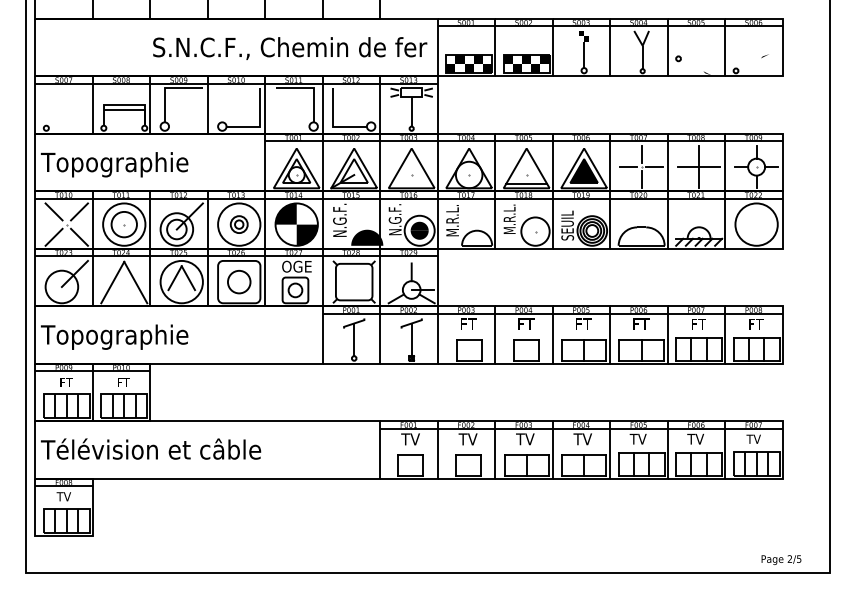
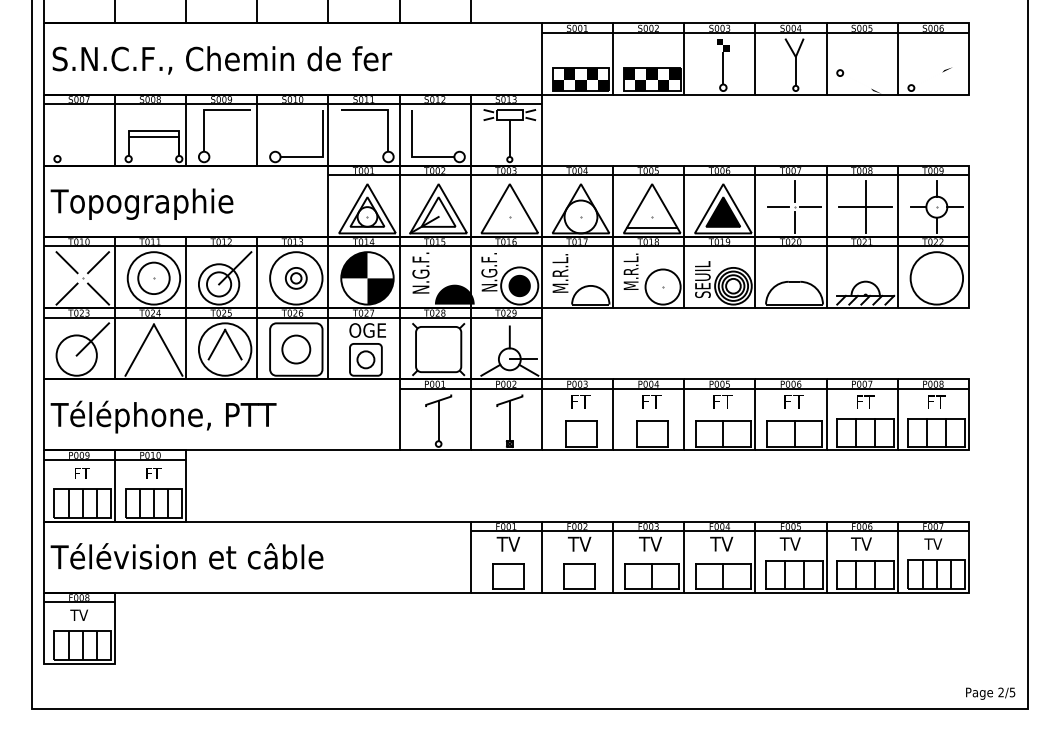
text: (290, 48) -> (222, 60), moved
text: (140, 336) -> (173, 416), Topographie -> Téléphone, PTT
text: (781, 559) -> (990, 693), moved

